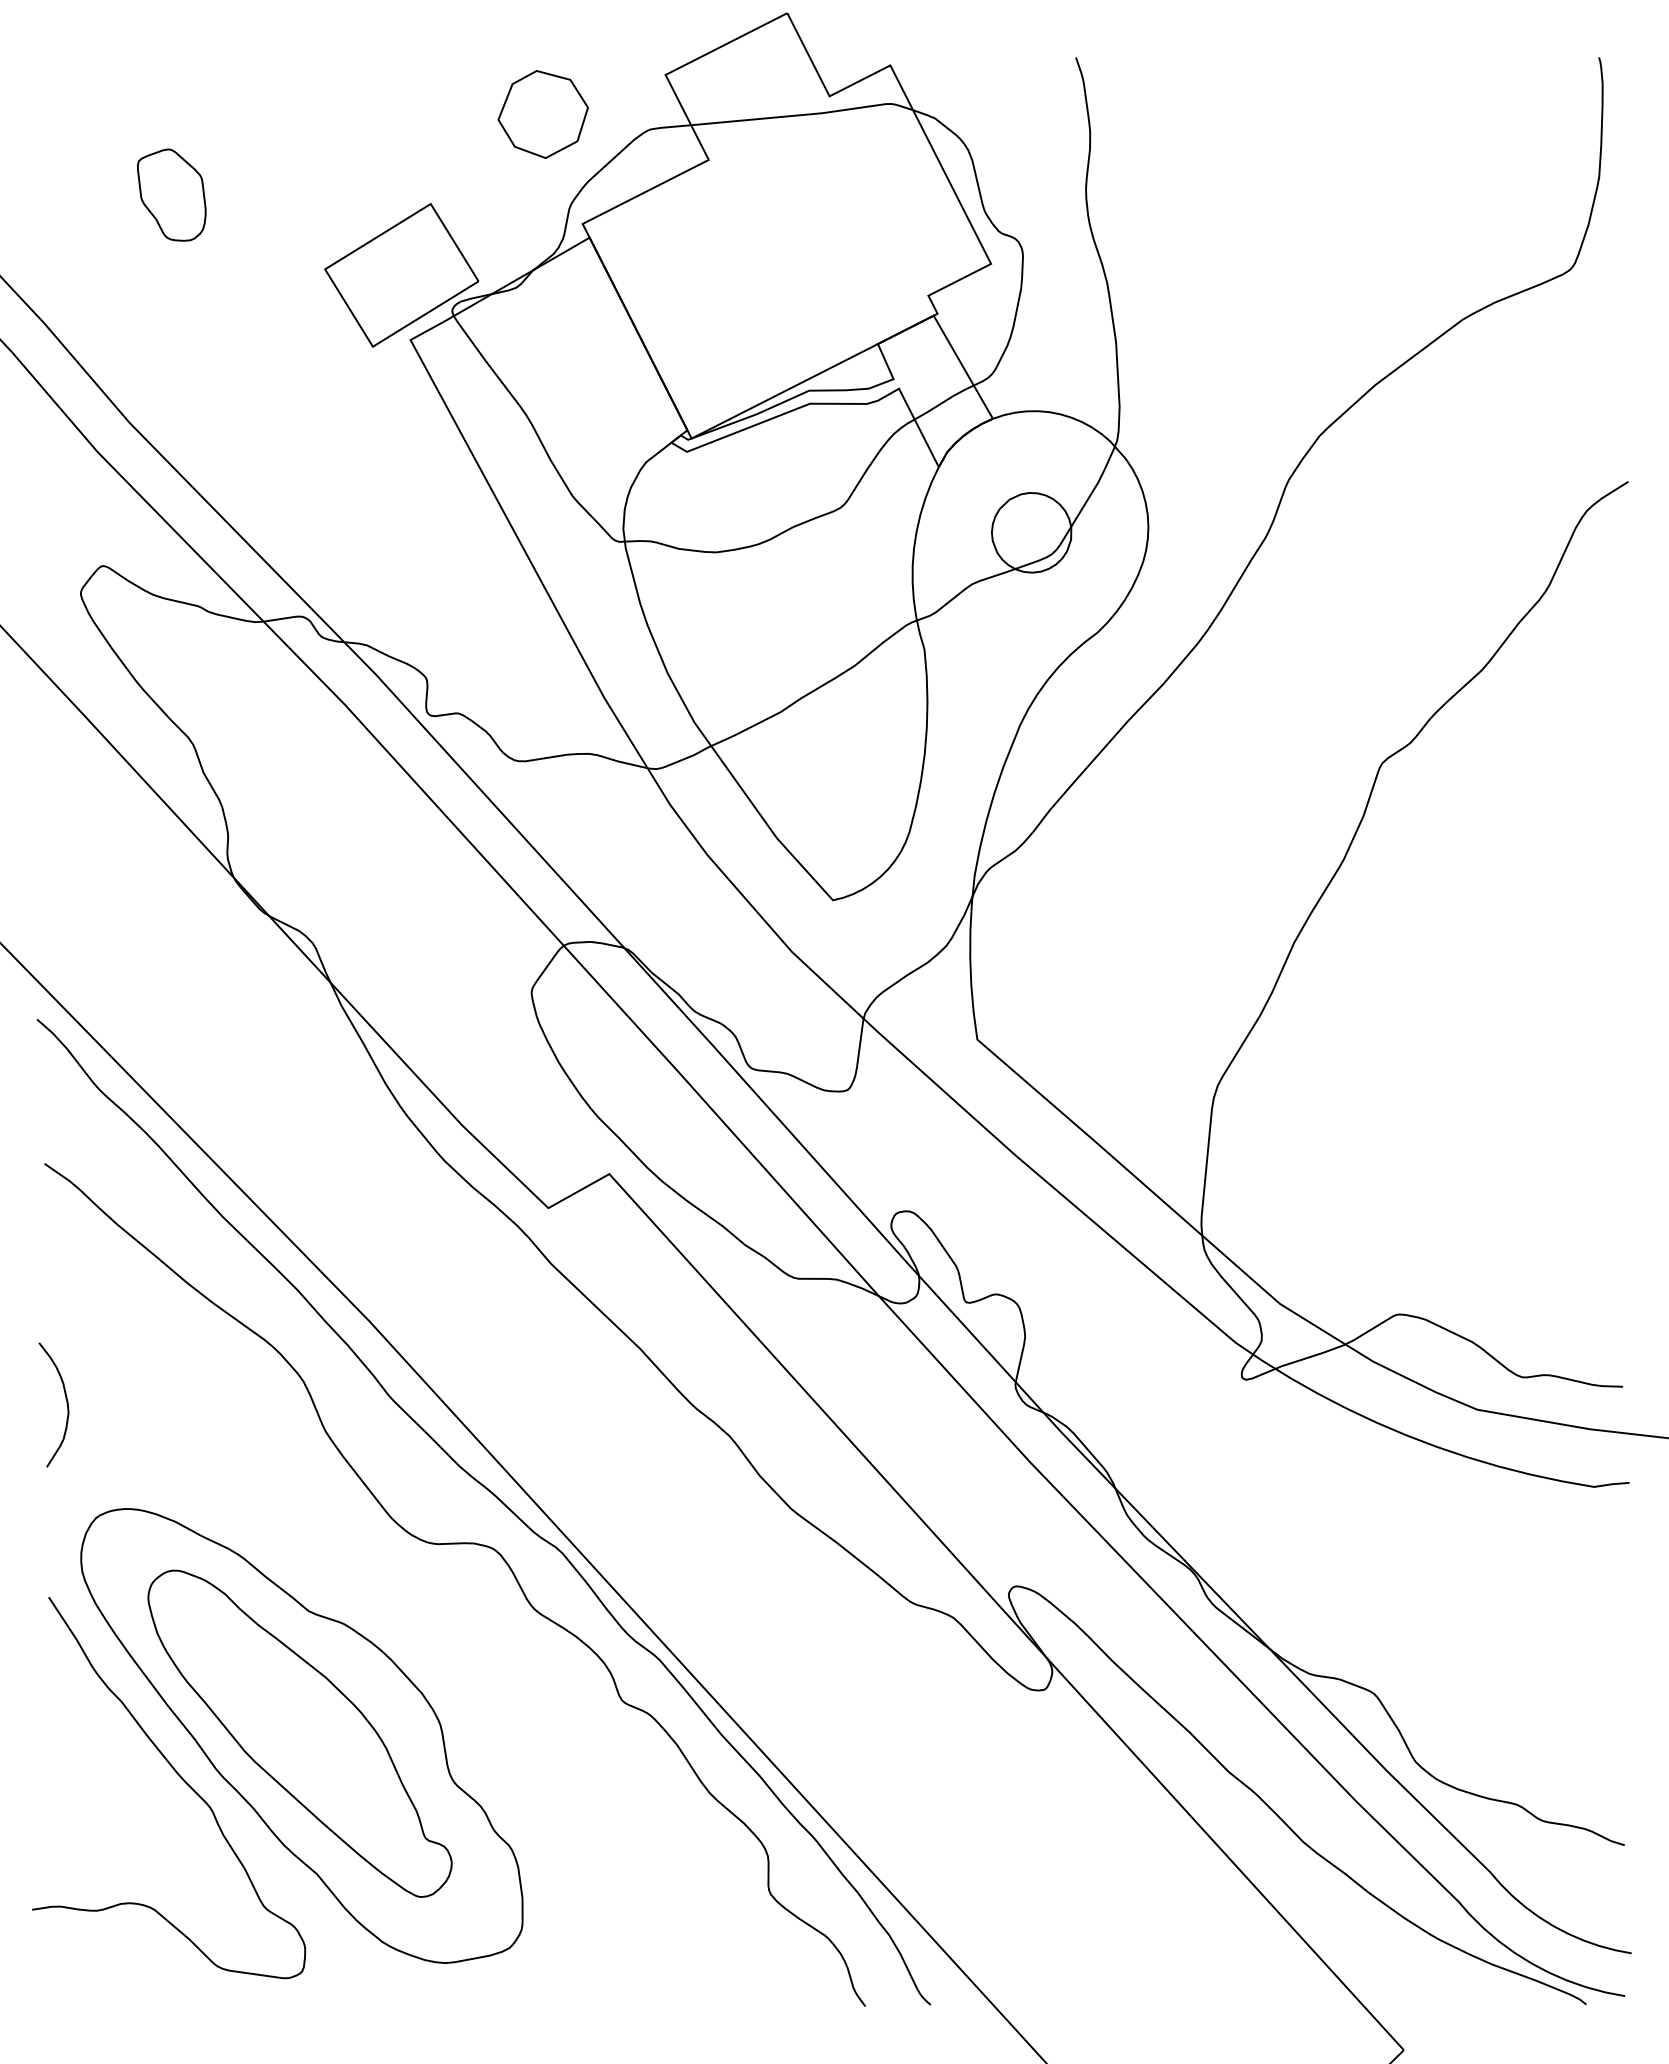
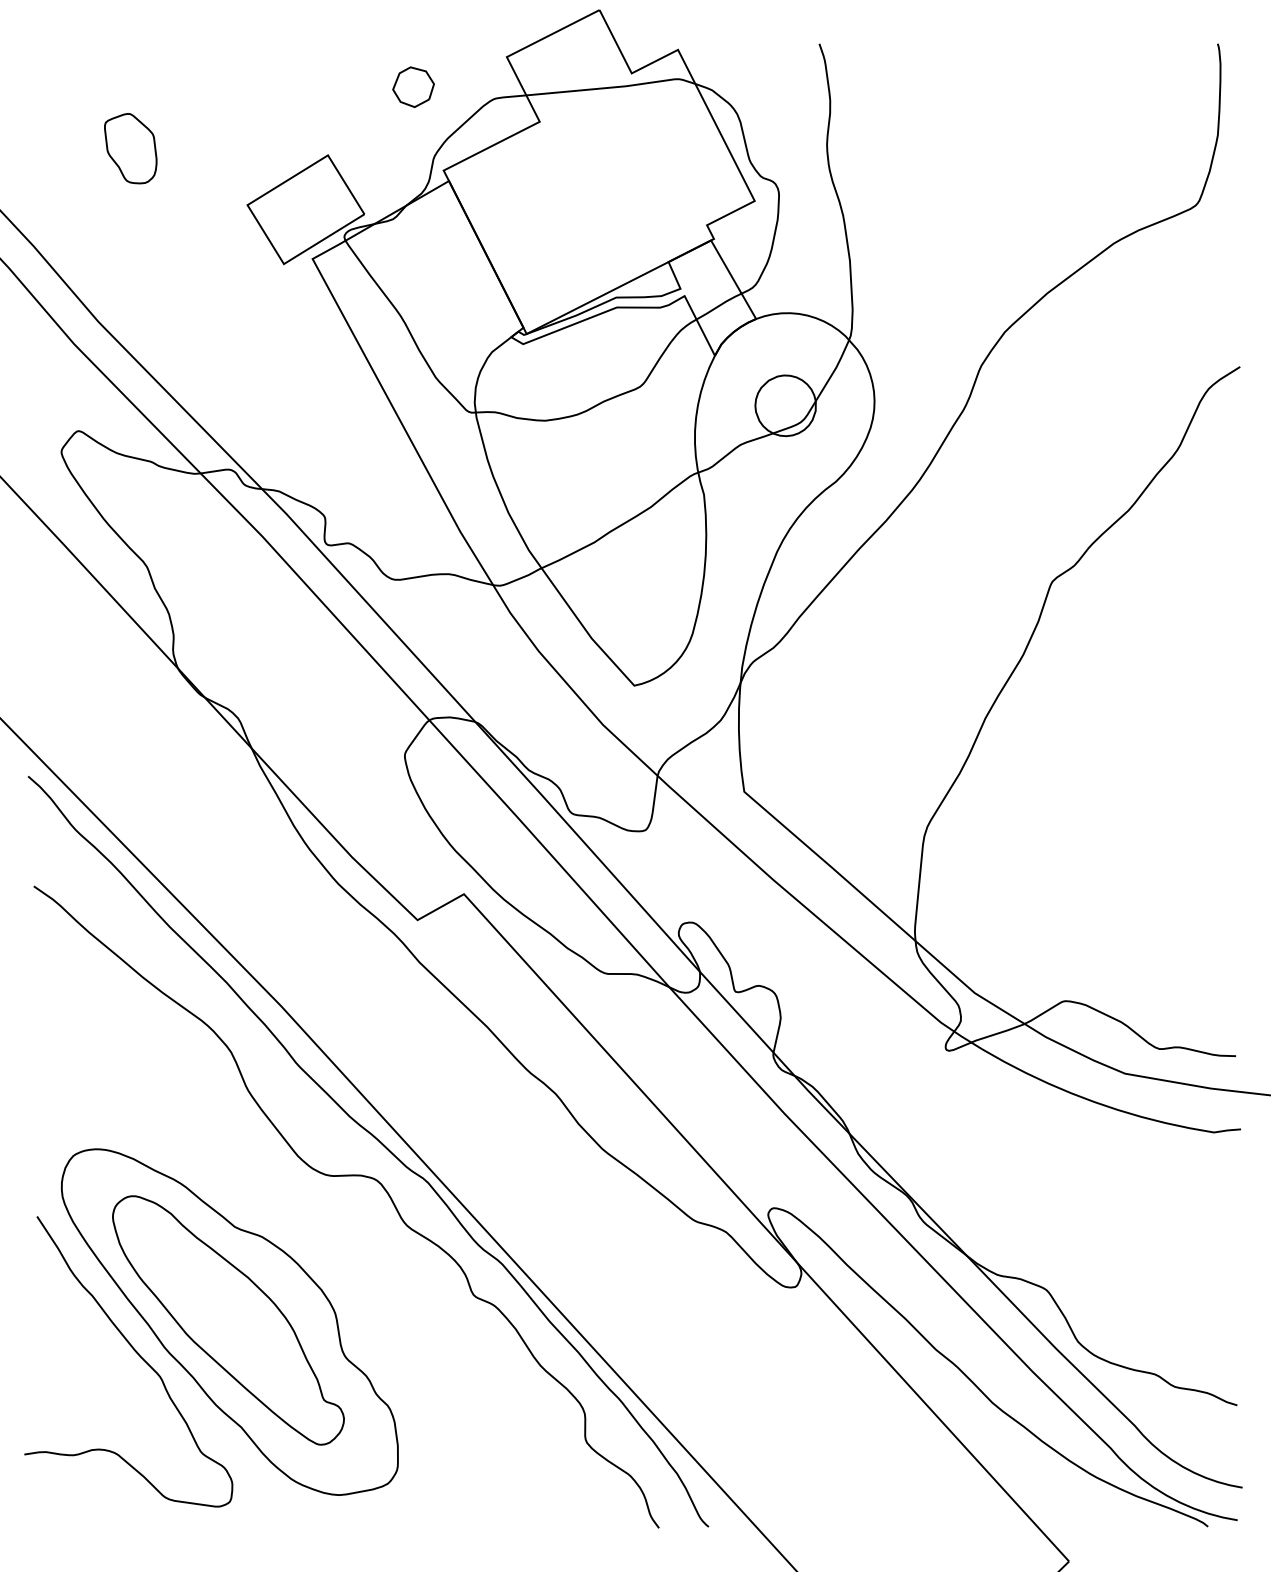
part: (542, 114) -> (413, 87), size x0.6
curve: (66, 1404) -> (50, 1069), removed

